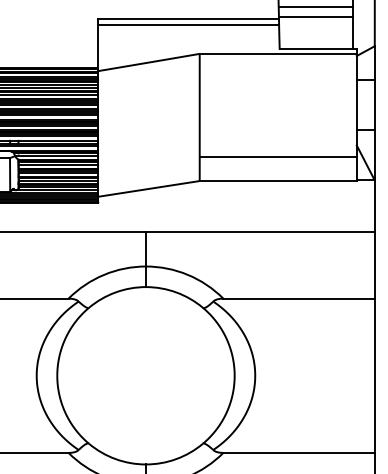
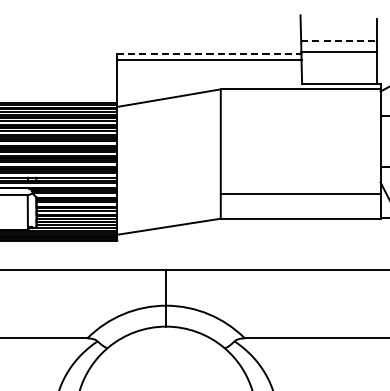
line: (316, 6) -> (339, 41), solid -> dashed
line: (188, 19) -> (209, 54), solid -> dashed

